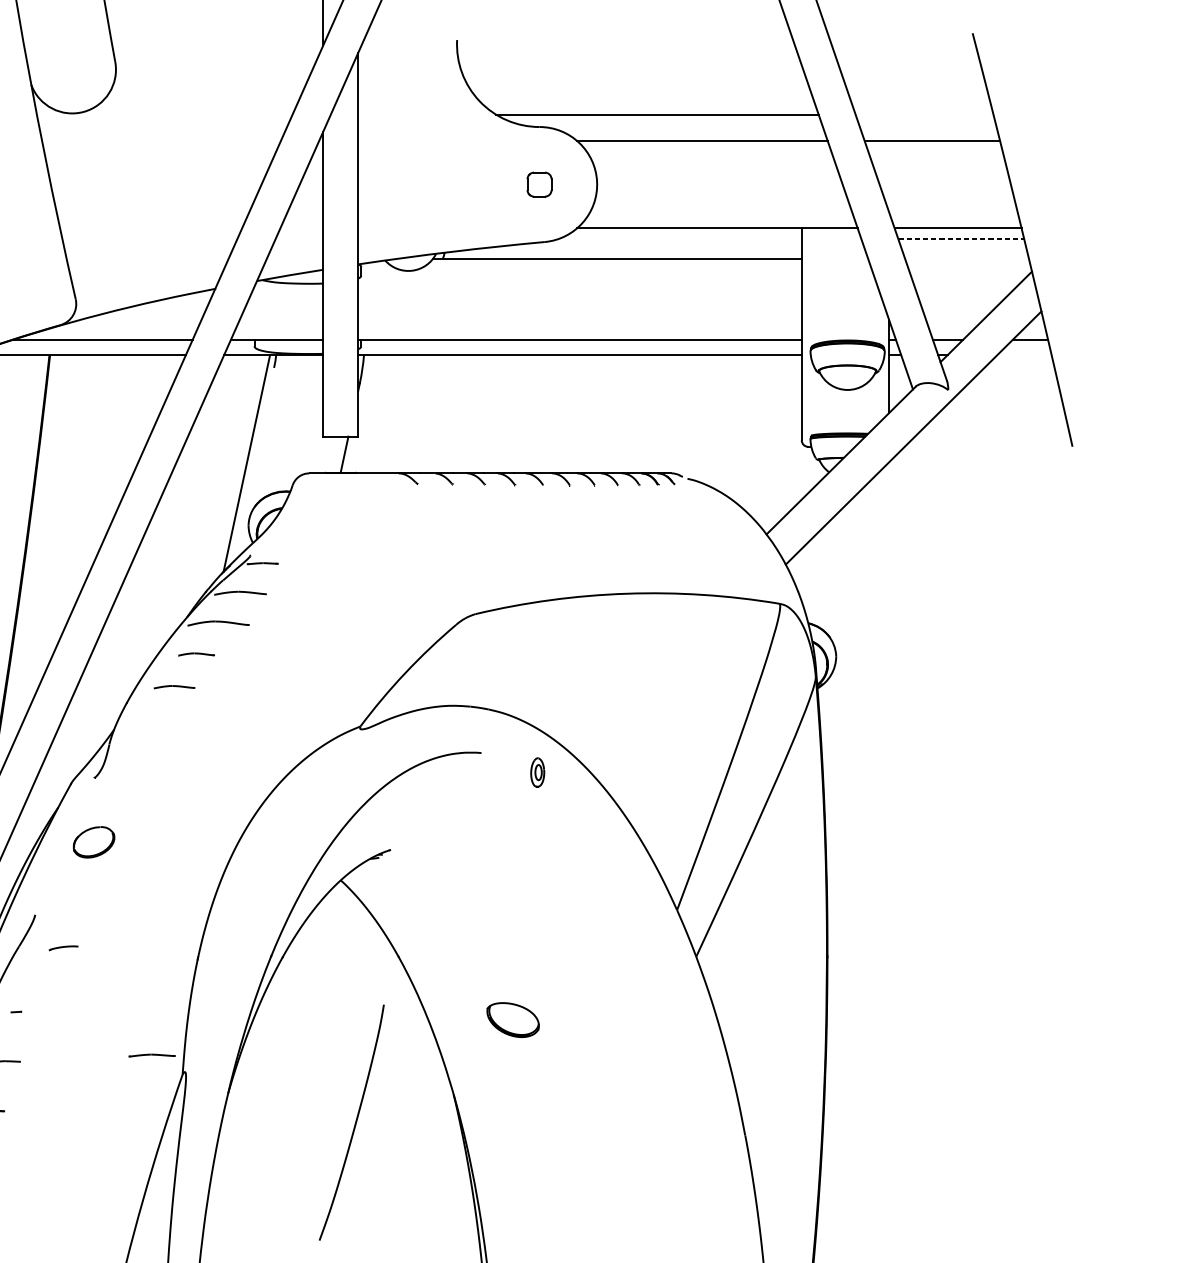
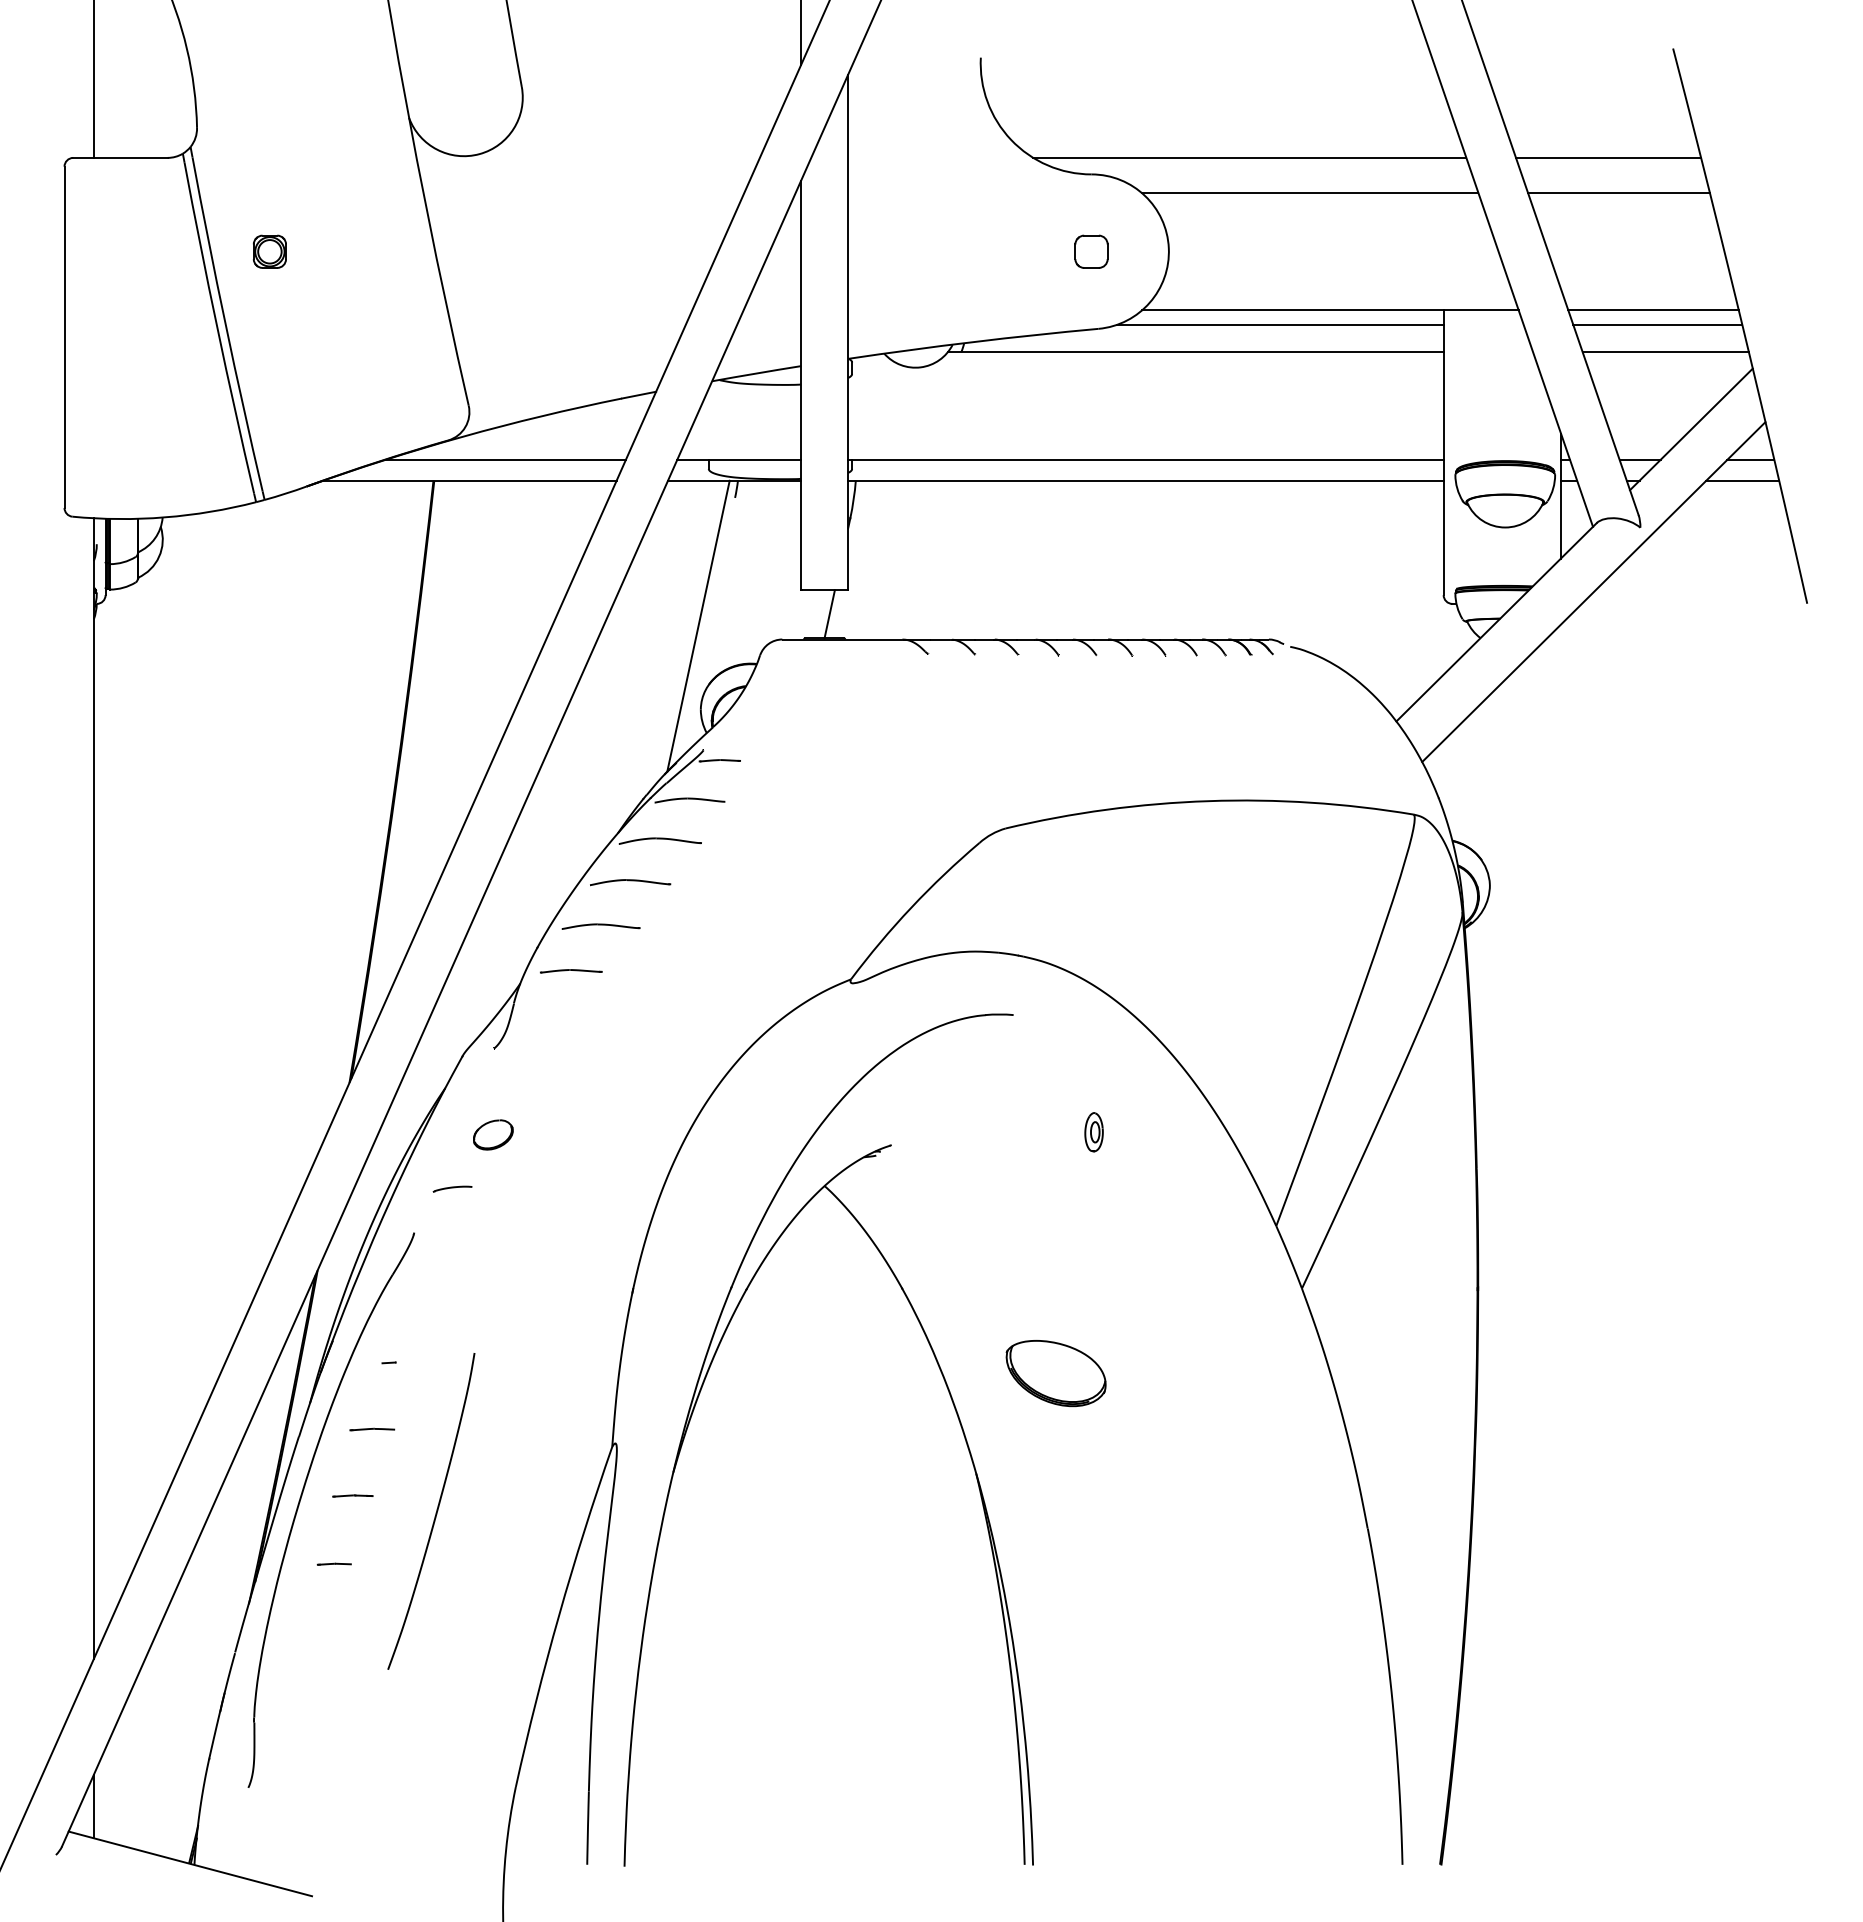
line: (924, 114) -> (1608, 157), added
line: (679, 238) -> (1279, 324), added
line: (961, 238) -> (1658, 324), dashed -> solid
line: (966, 259) -> (1665, 352), added
line: (1024, 354) -> (1742, 480), added
part: (196, 654) -> (630, 882), size x1.67
part: (173, 687) -> (600, 926), size x1.43
part: (537, 772) -> (1093, 1132), moved
part: (94, 841) -> (493, 1134), size x0.71
part: (63, 947) -> (452, 1188), moved
part: (512, 1019) -> (1055, 1373), size x1.43
part: (152, 1055) -> (571, 971), moved
curve: (354, 1123) -> (435, 1512), moved

